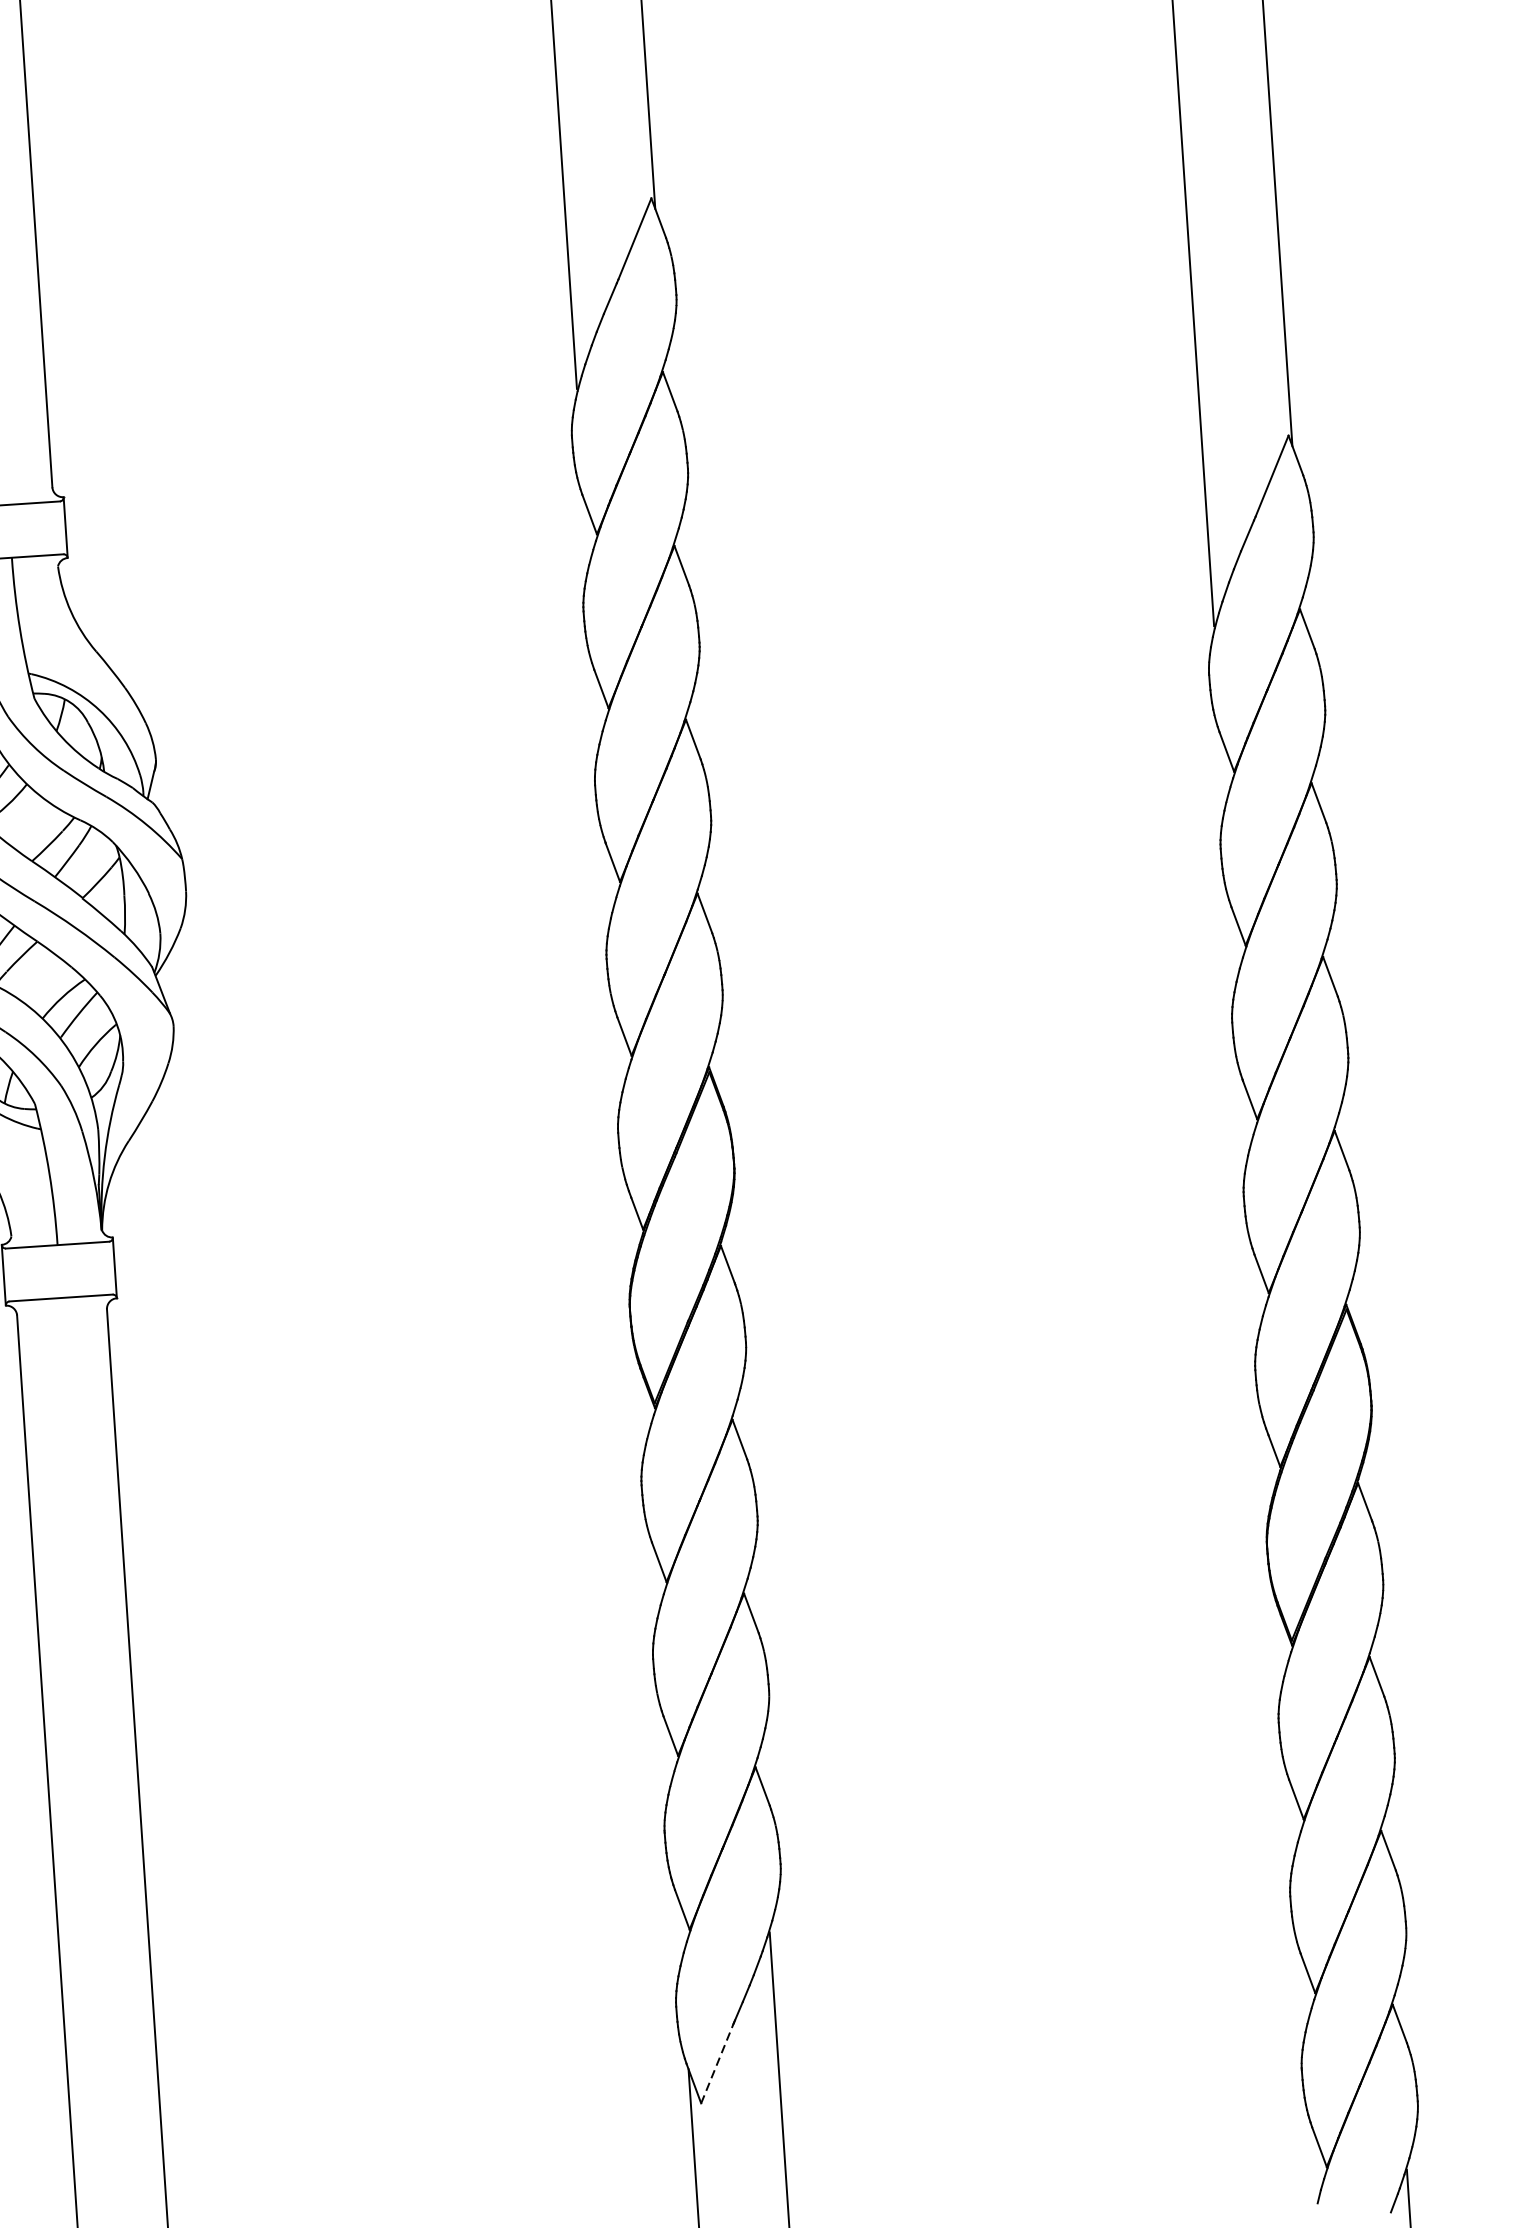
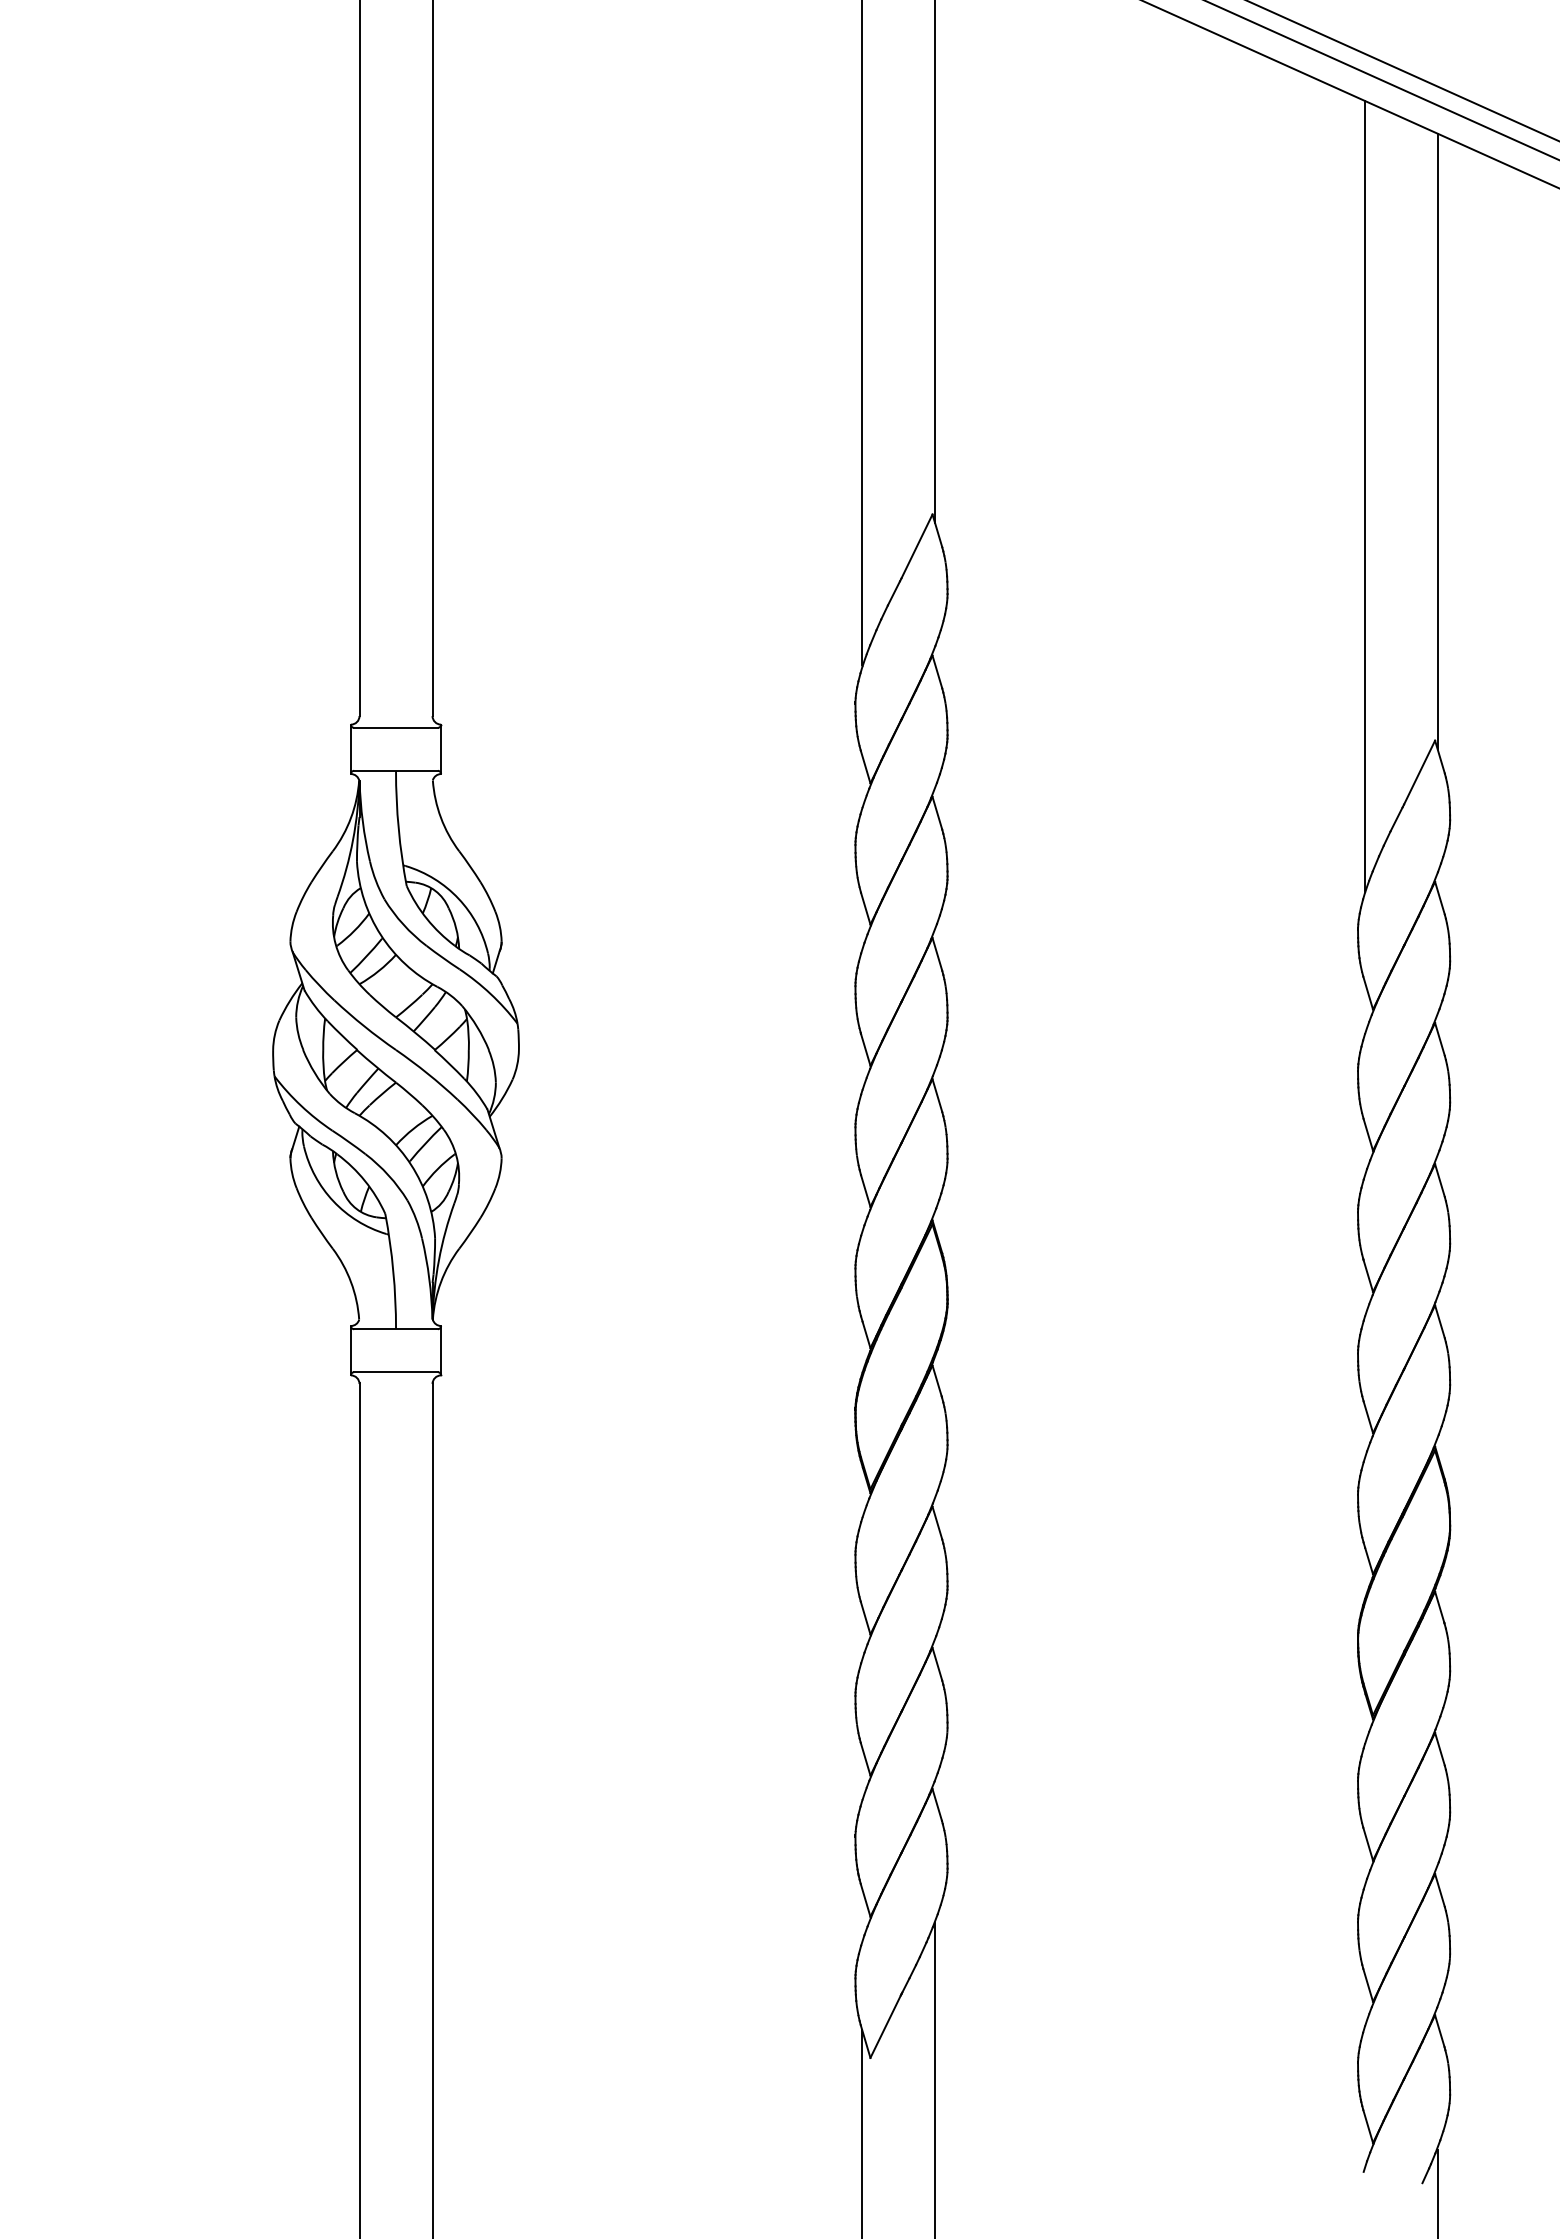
line: (718, 2062) -> (886, 2025), dashed -> solid

